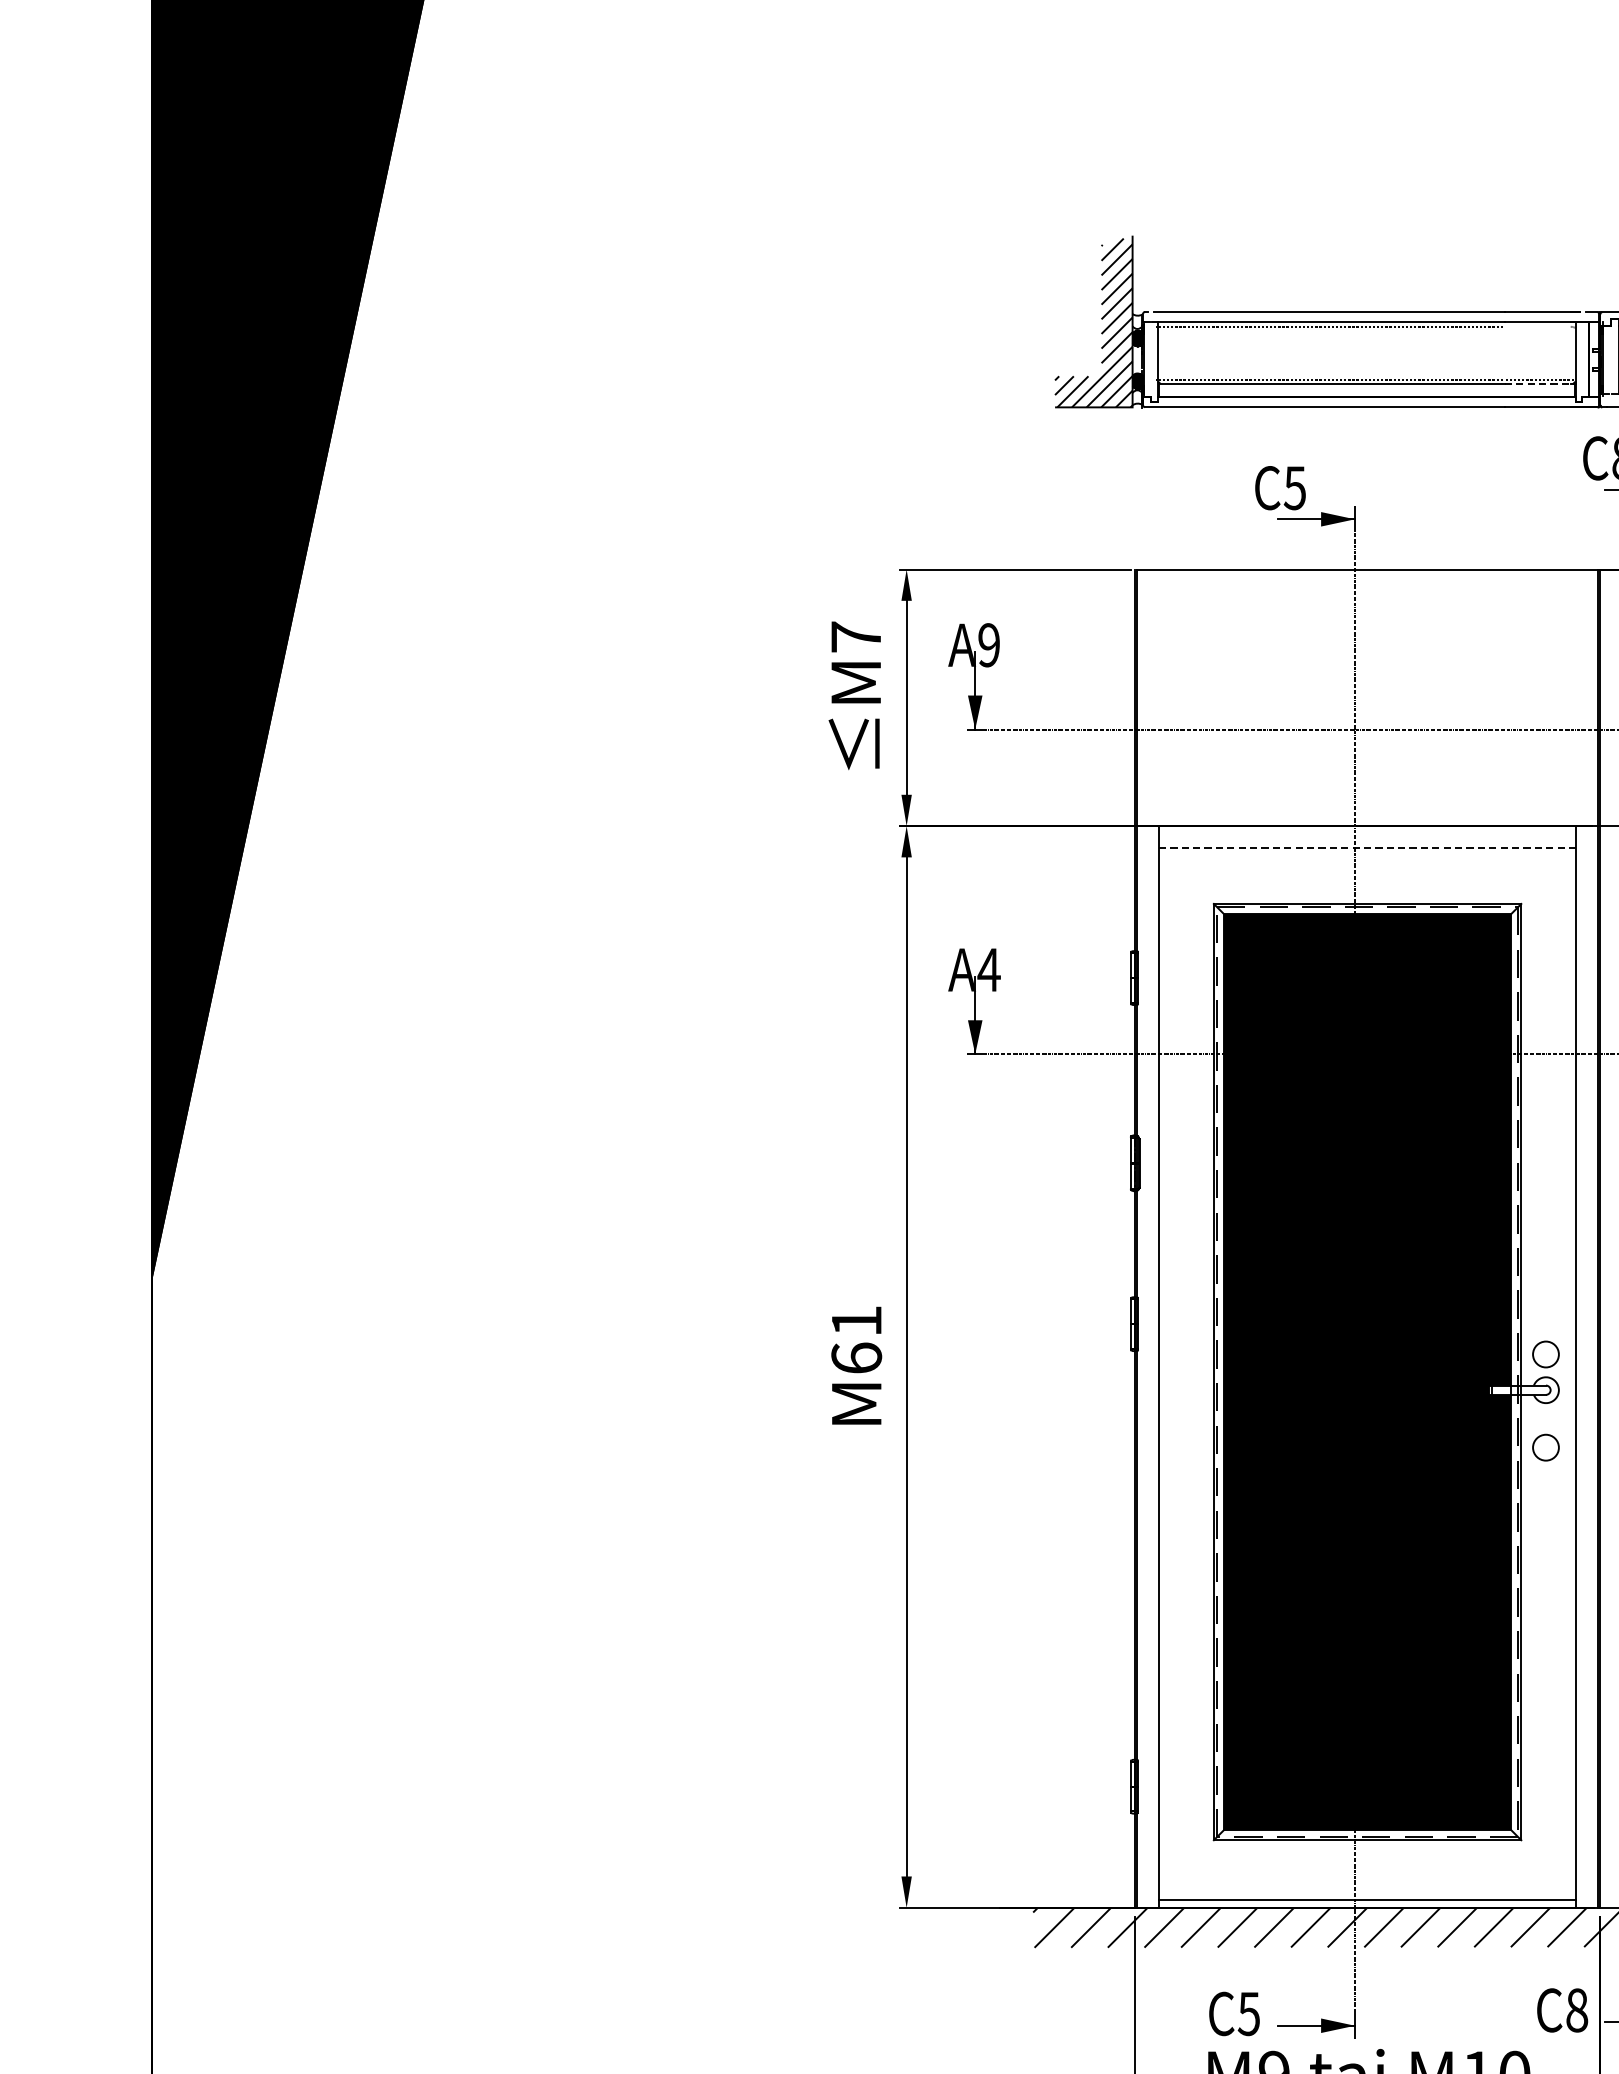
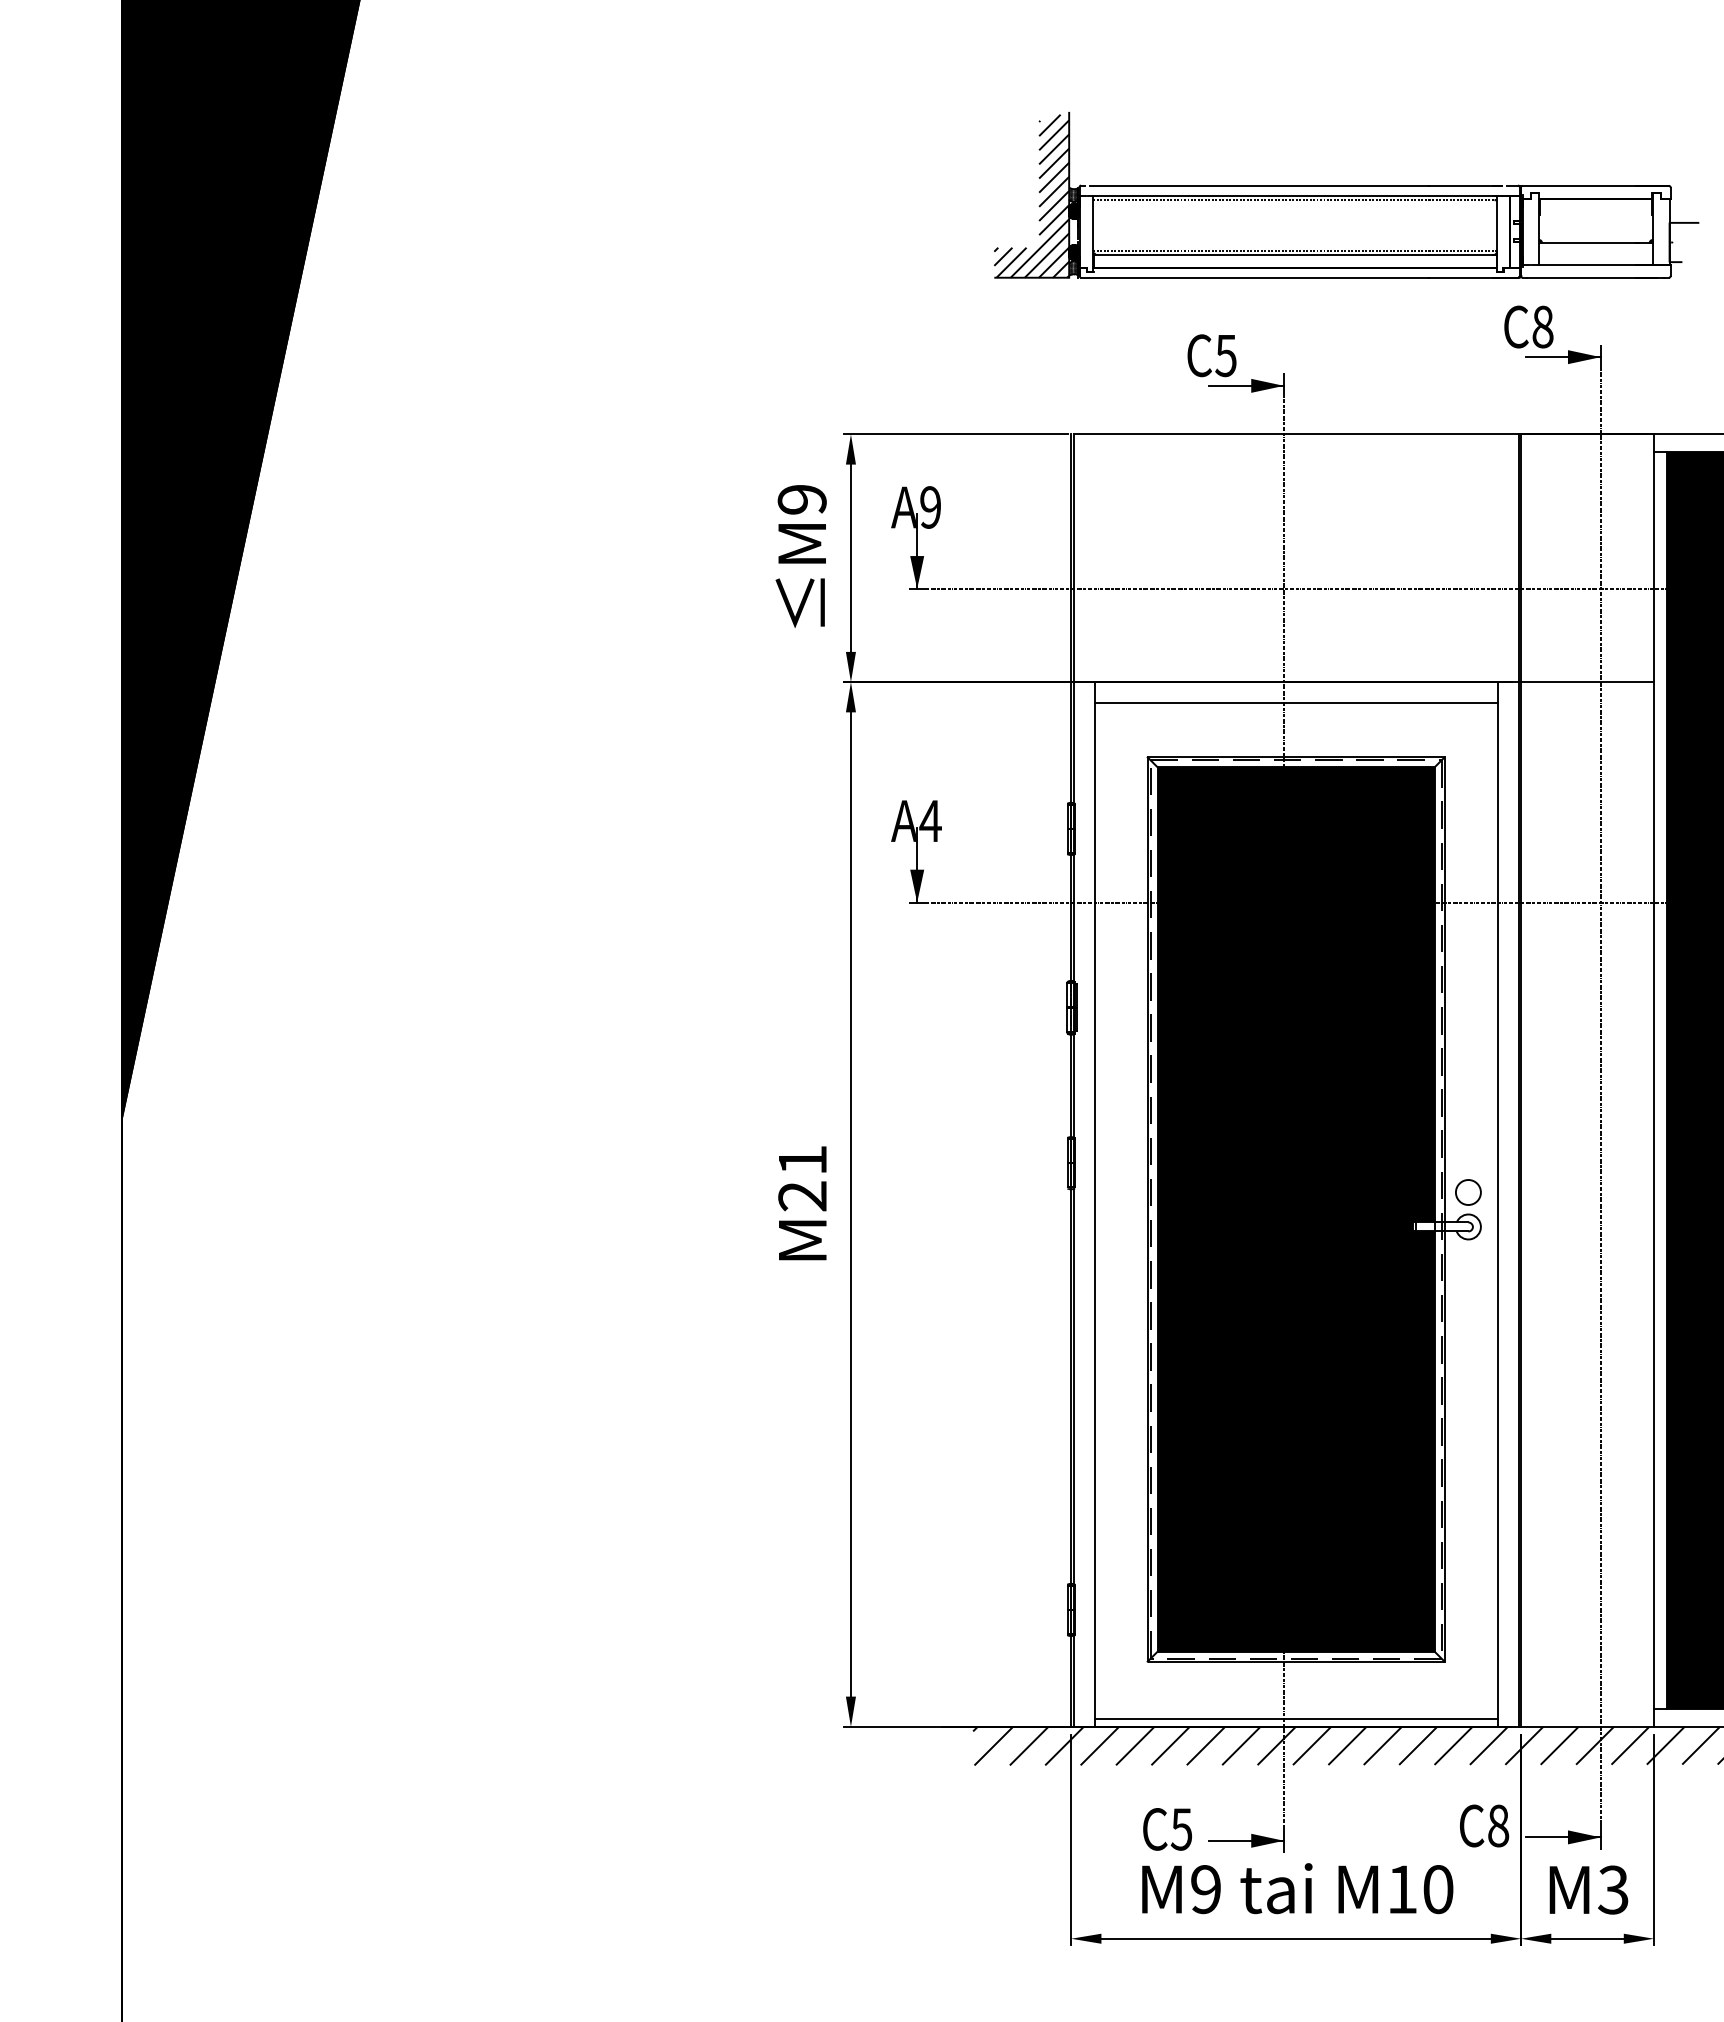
hatch: (1137, 321) -> (1073, 194), added
line: (1539, 326) -> (1462, 199), added
line: (1539, 384) -> (1462, 255), dashed -> solid
hatch: (1137, 396) -> (1073, 267), added
text: (855, 636) -> (801, 499), M7 -> M9
line: (1366, 848) -> (1295, 703), dashed -> solid
text: (856, 1358) -> (802, 1196), M61 -> M21
circle: (1546, 1447) -> (1468, 1282), removed

